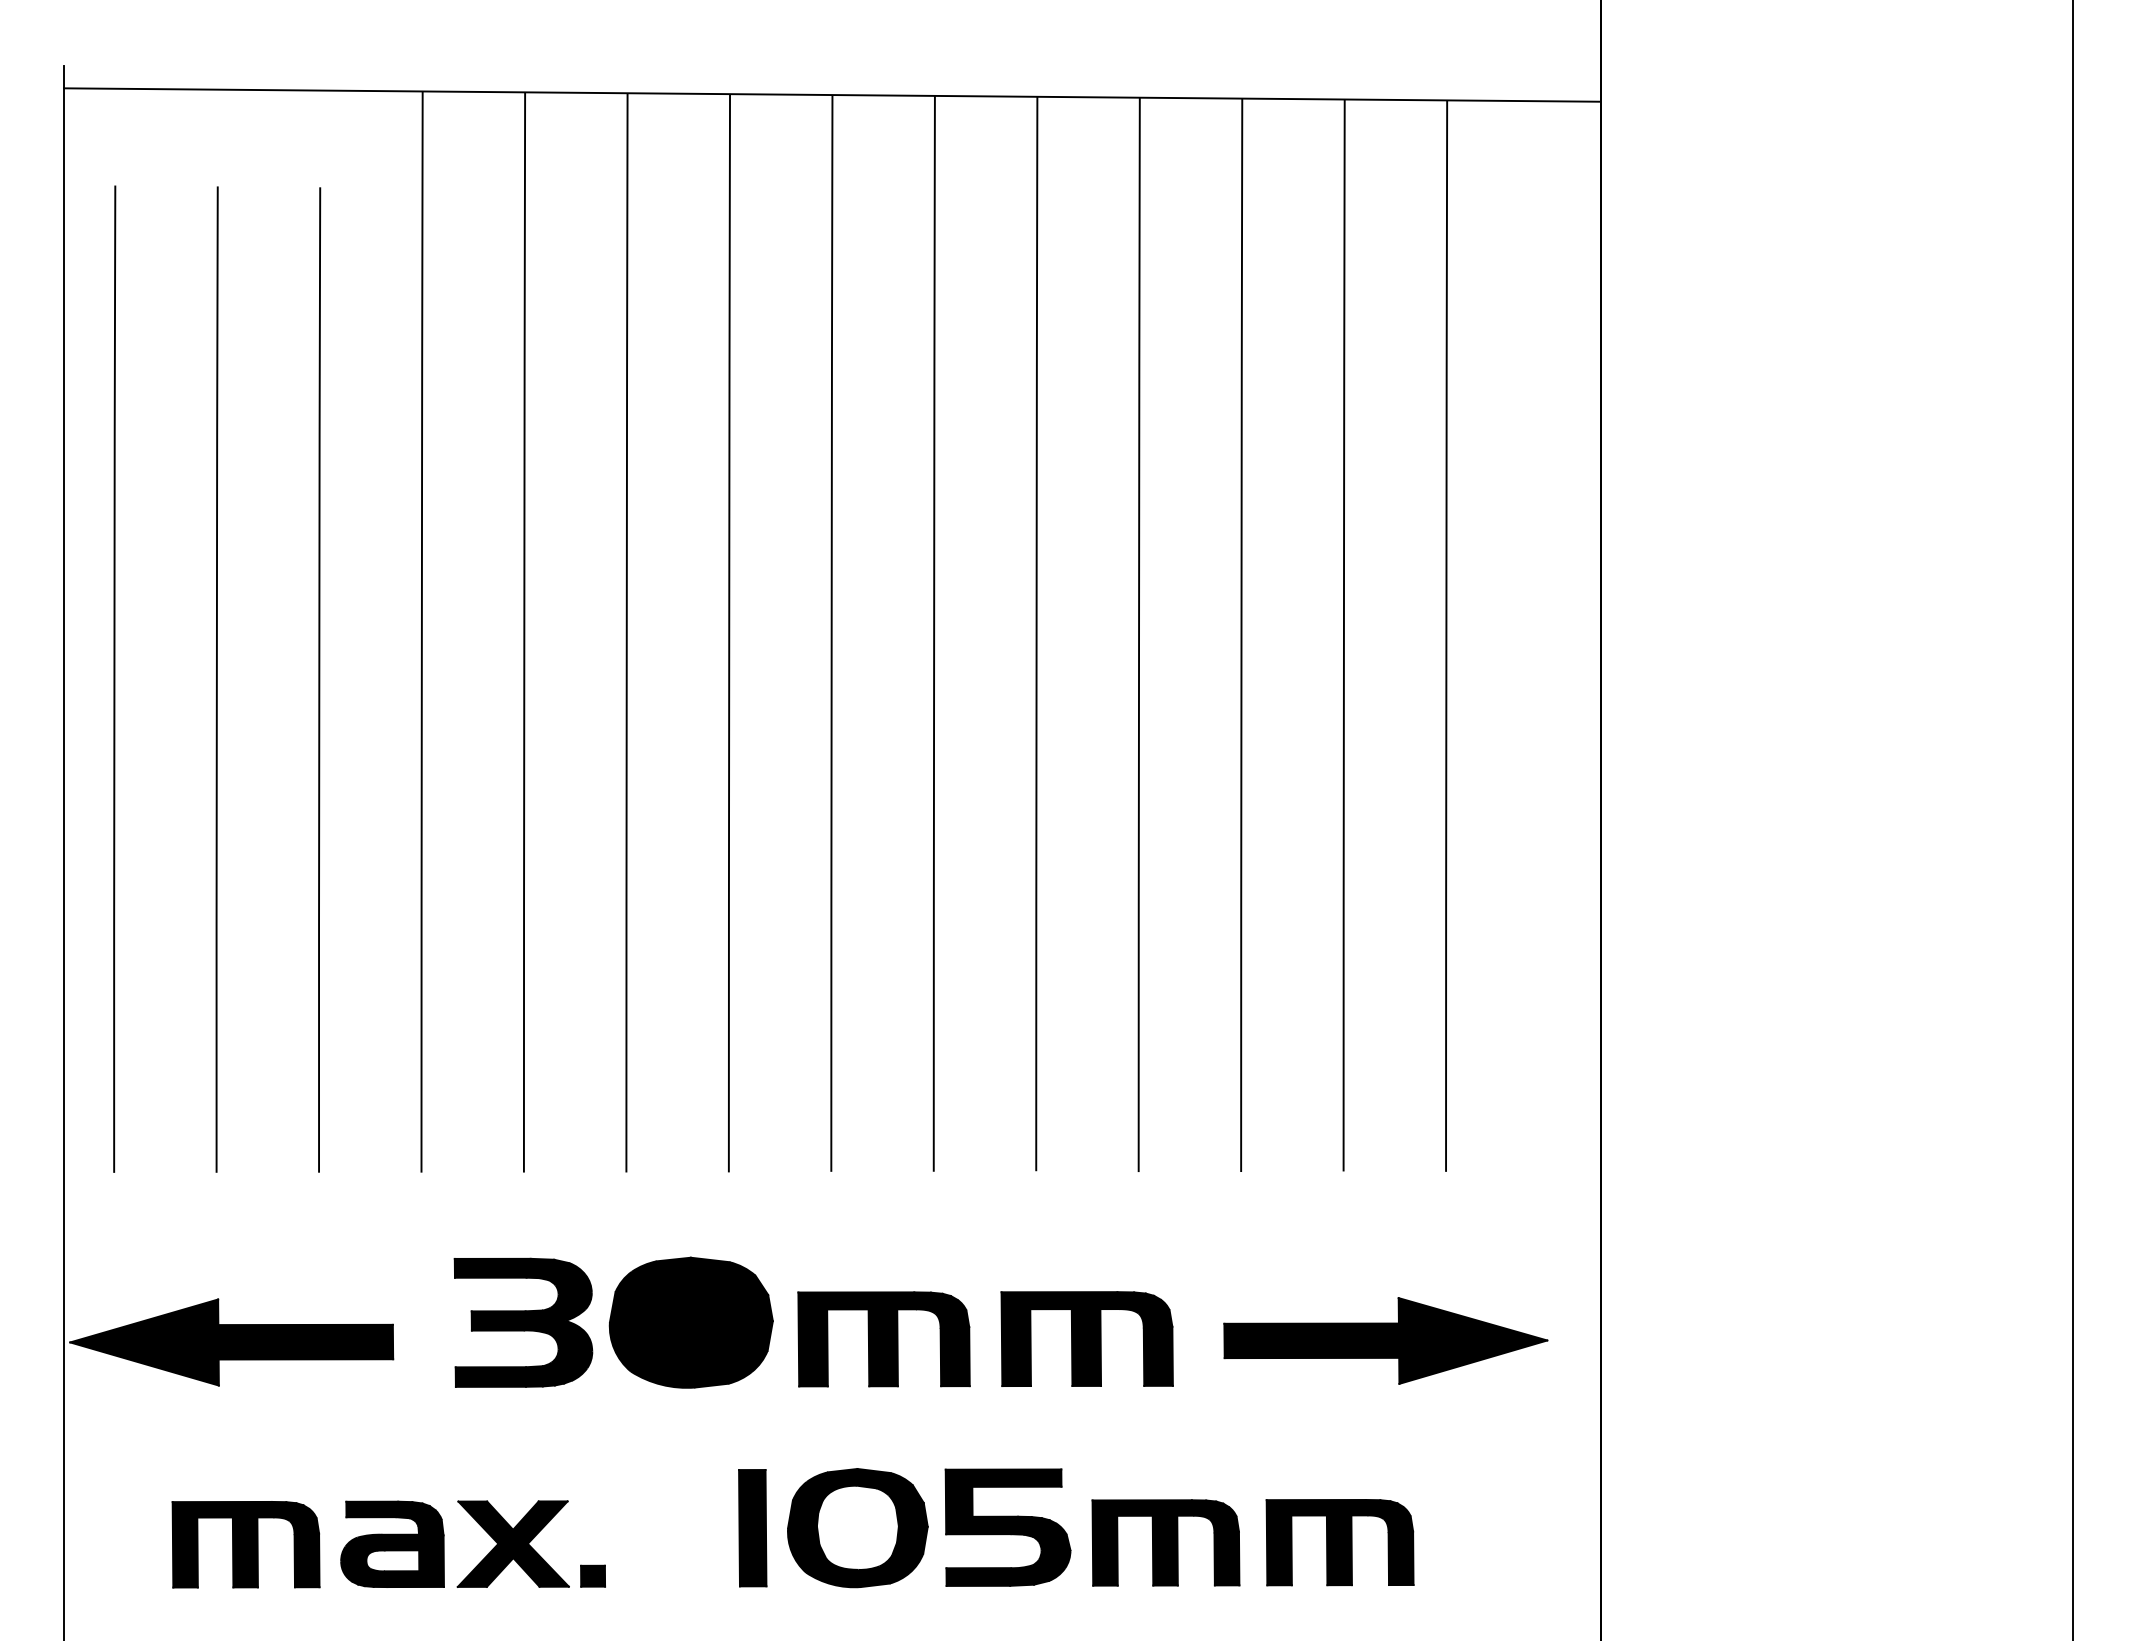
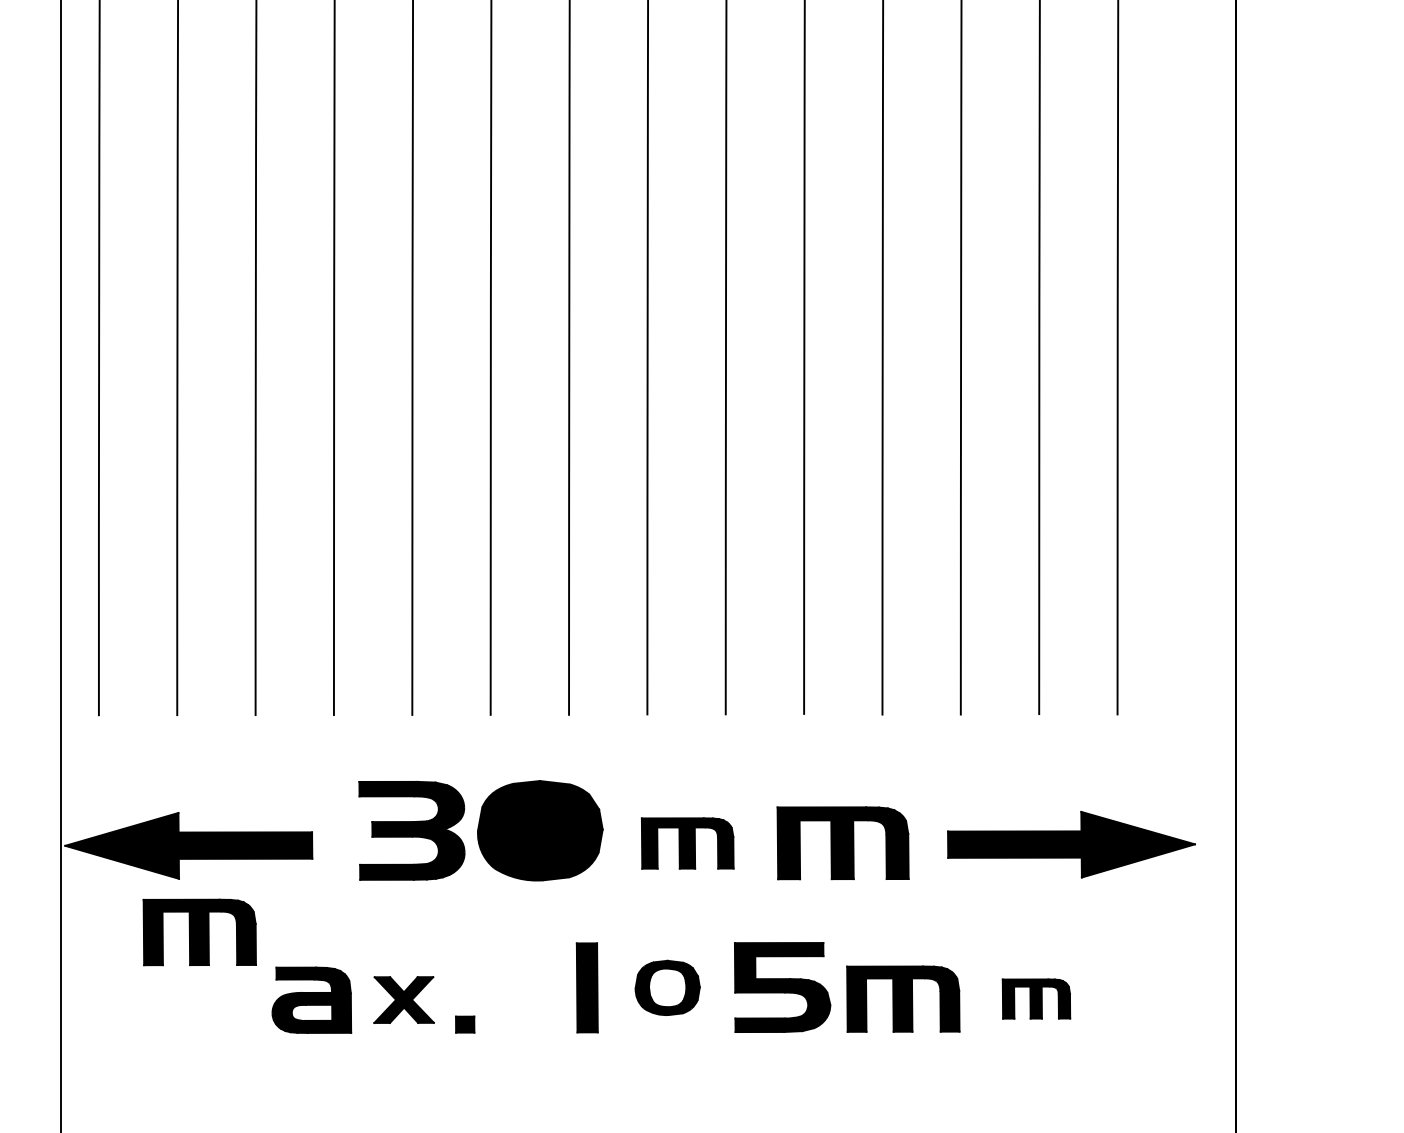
part: (883, 1339) -> (687, 843), size x0.7
part: (857, 1528) -> (667, 988), size x0.6
part: (1339, 1542) -> (1036, 998), size x0.6
part: (512, 1543) -> (403, 999), size x0.7
part: (245, 1544) -> (199, 932), moved

